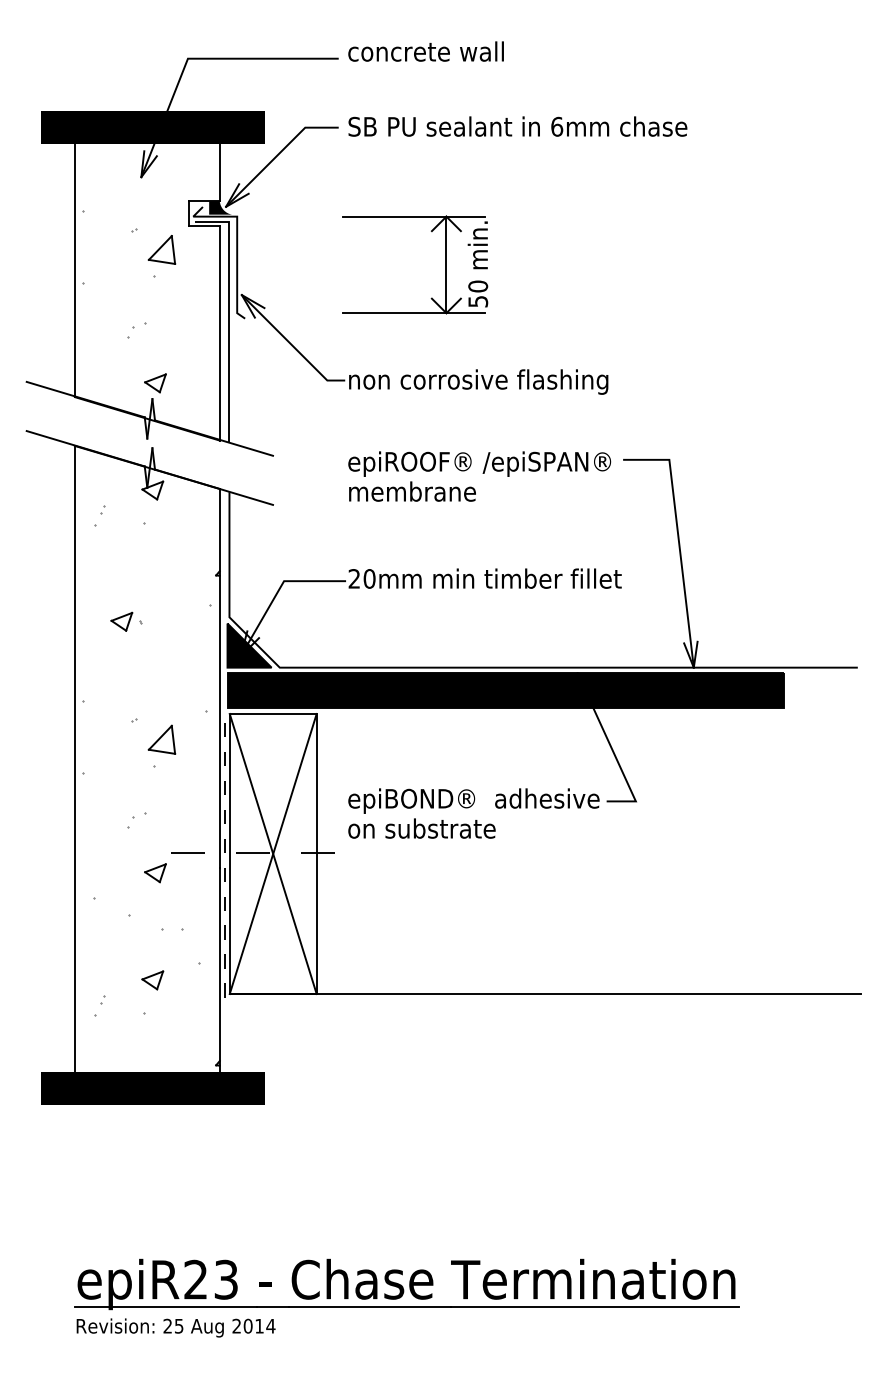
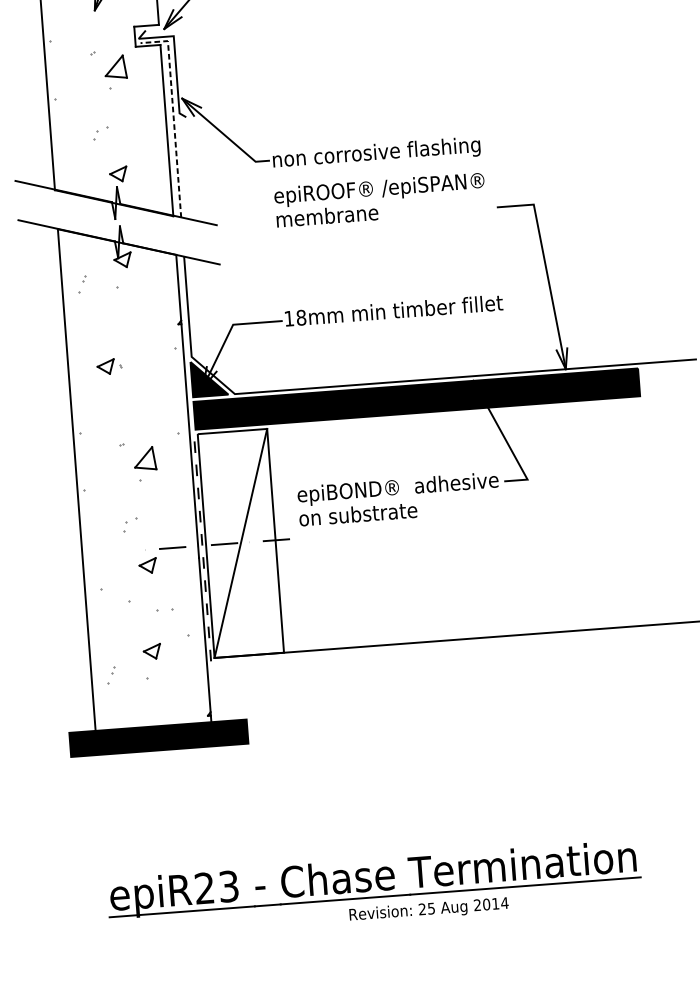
fill: (220, 207) -> (159, 29), removed
part: (445, 264) -> (343, 61), removed
line: (229, 314) -> (173, 114), solid -> dashed
text: (479, 476) -> (380, 199), moved
text: (361, 578) -> (294, 317), 20mm -> 18mm
line: (272, 854) -> (240, 543), removed
text: (175, 1327) -> (428, 909), moved

